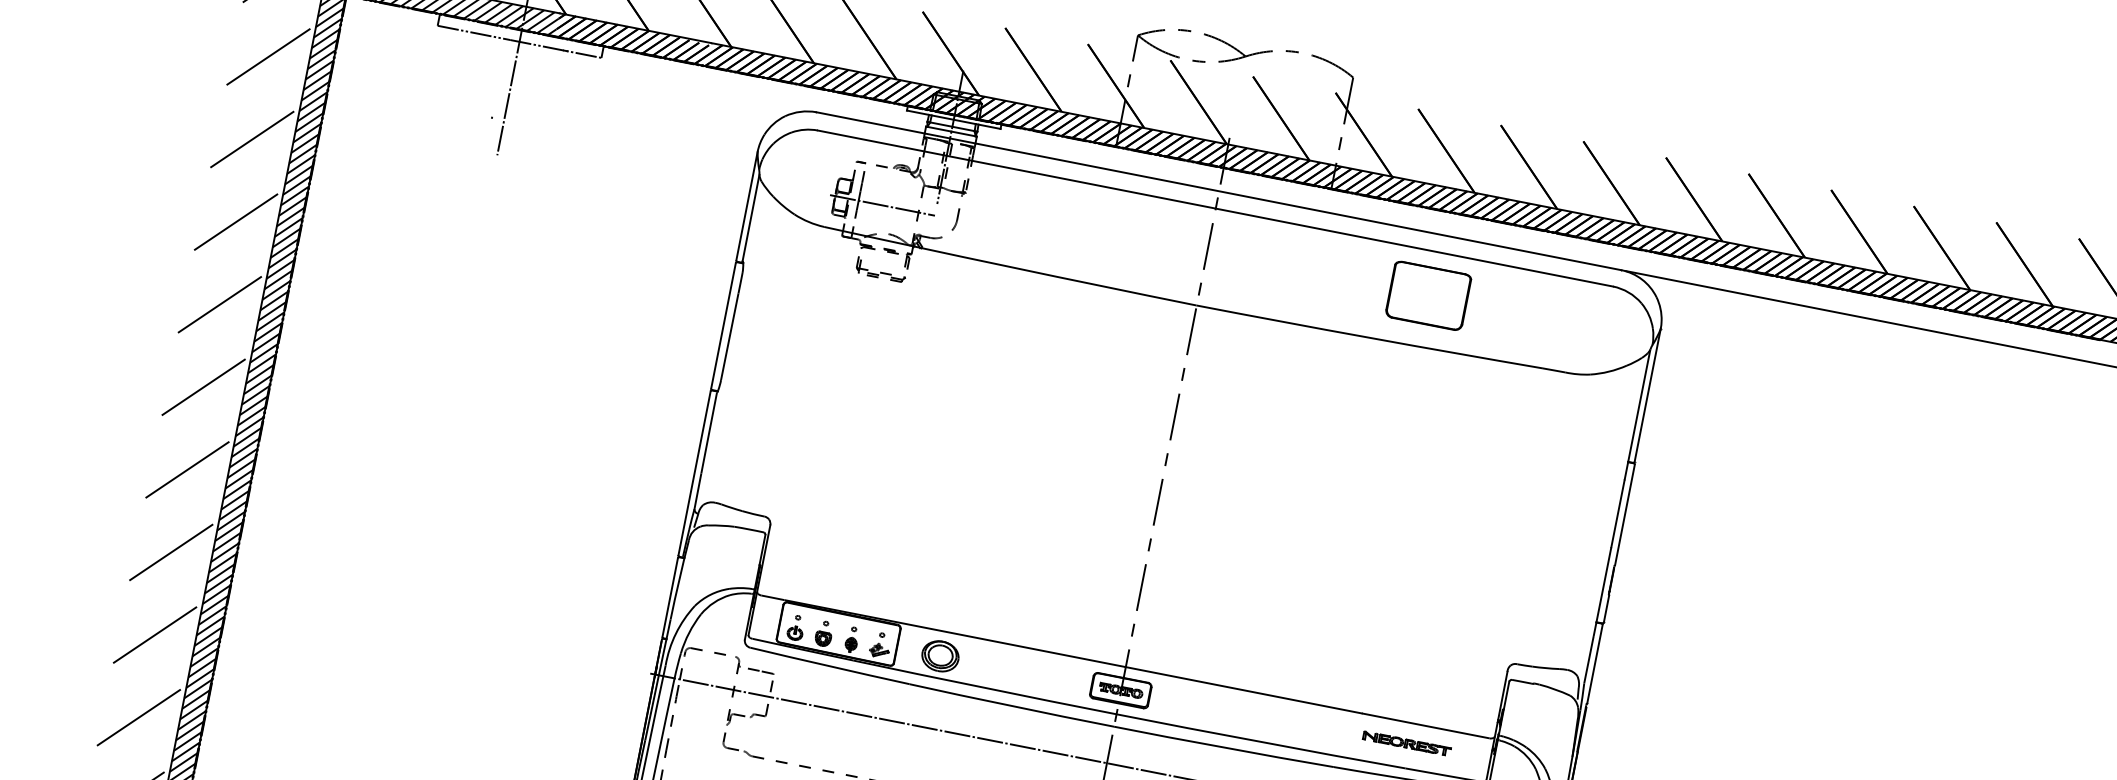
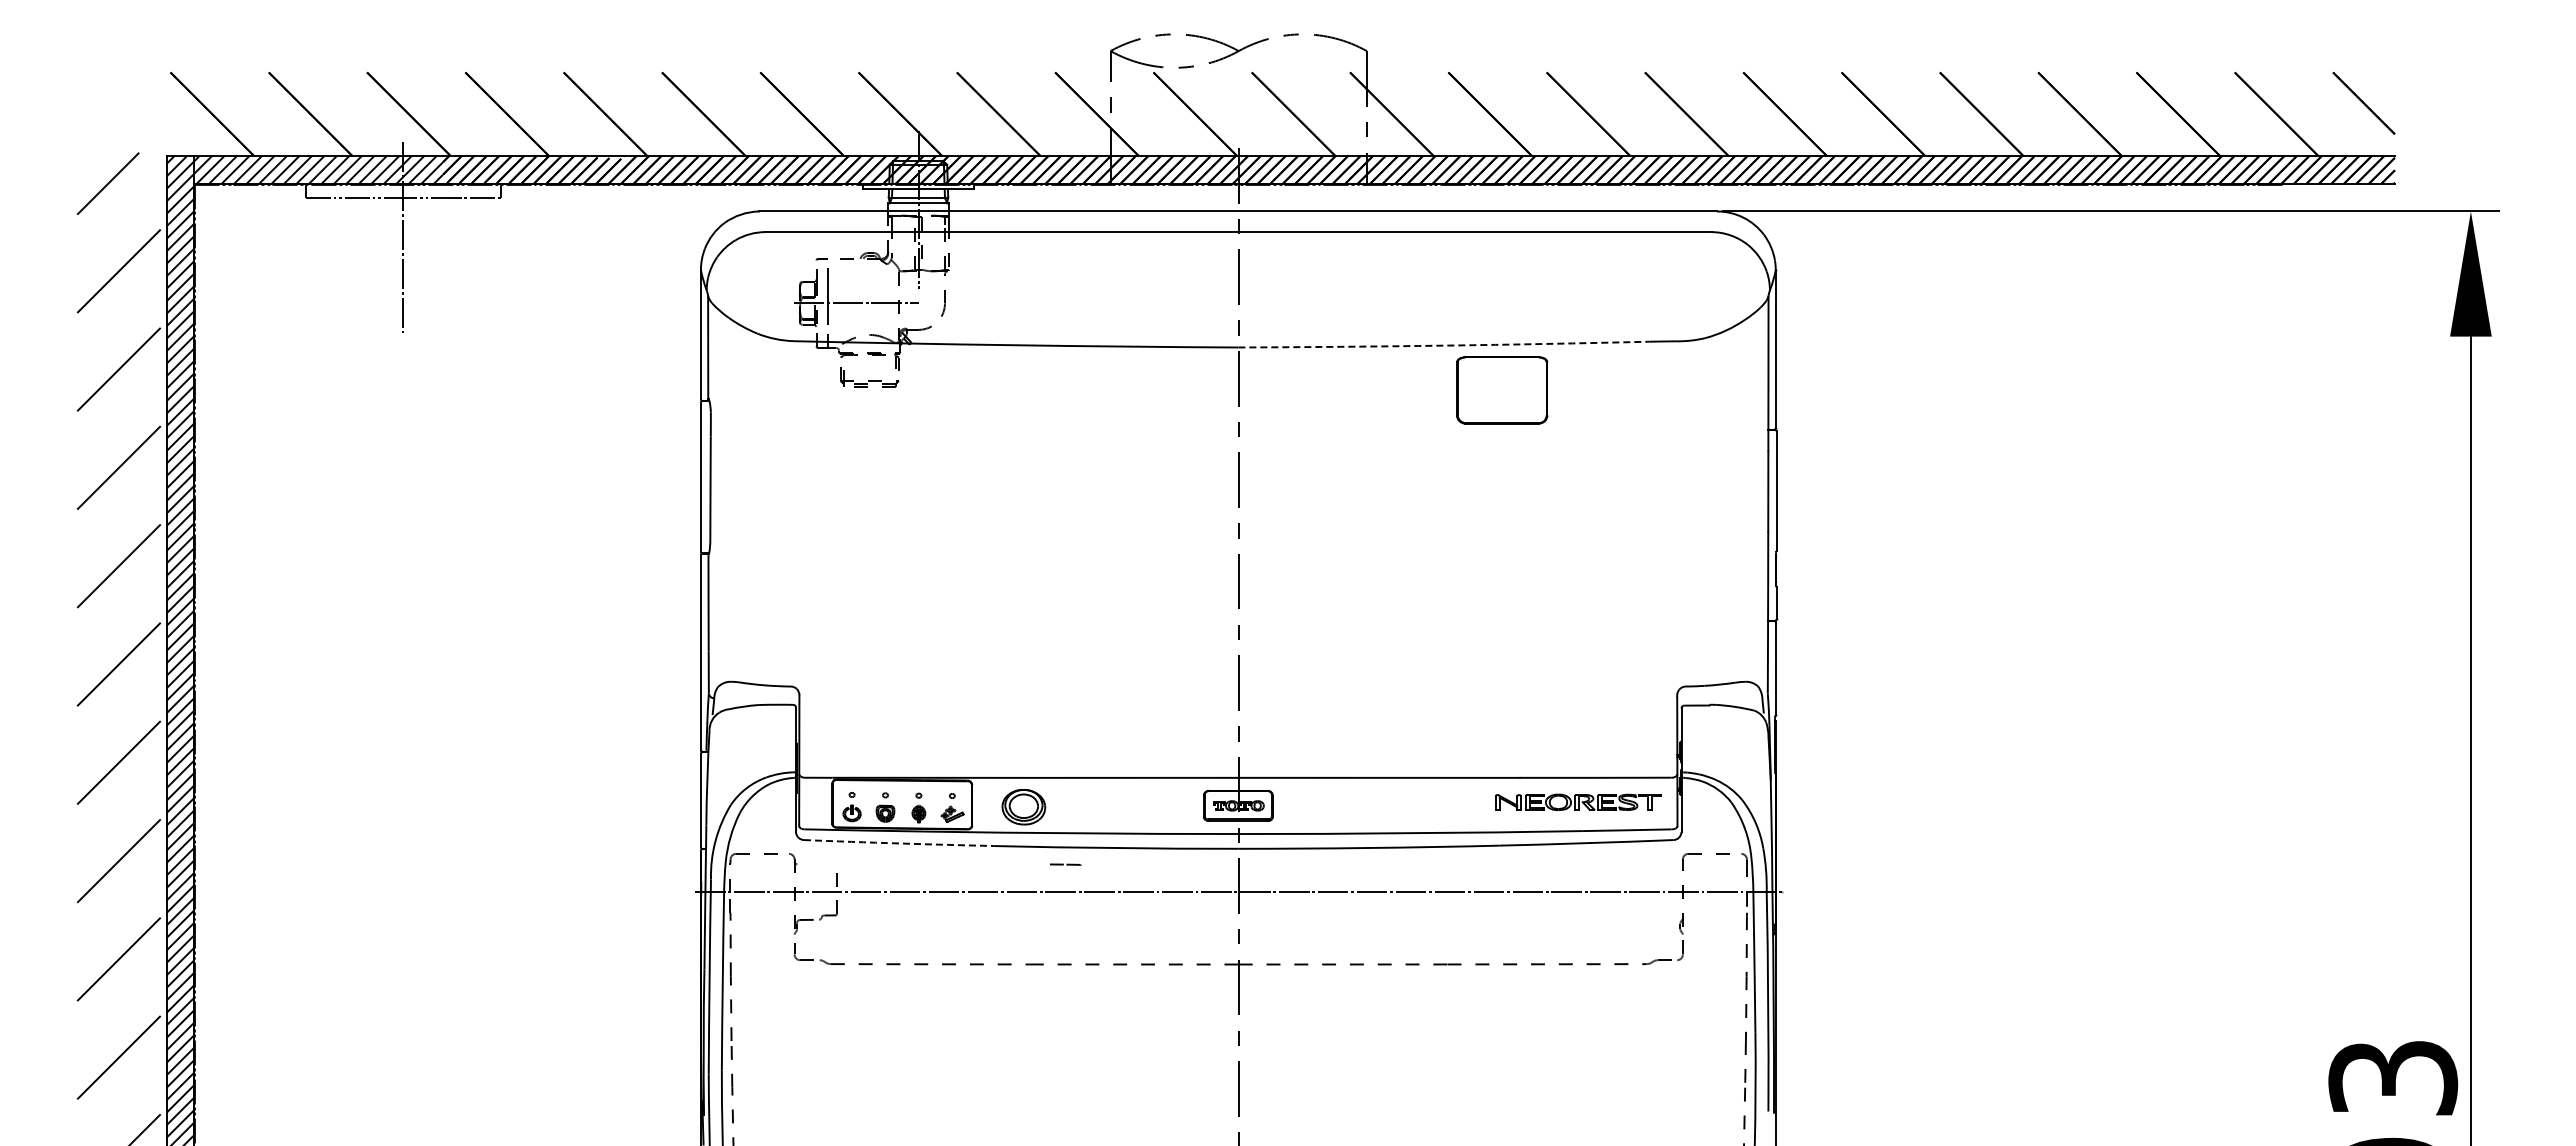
part: (1428, 296) -> (1502, 390), moved
arc: (1369, 337) -> (1443, 345), solid -> dashed
arc: (829, 666) -> (899, 843), solid -> dashed
line: (761, 671) -> (1066, 864), moved
part: (1406, 743) -> (1577, 802), size x1.6

